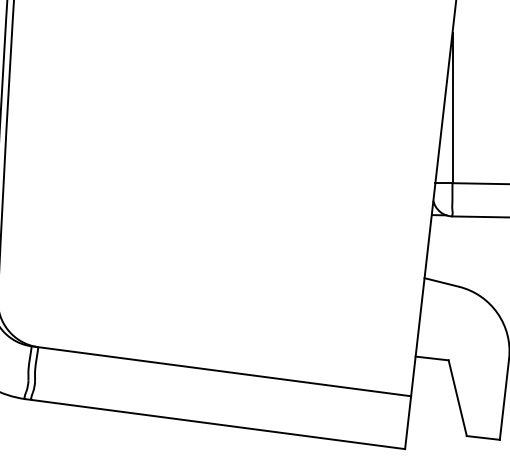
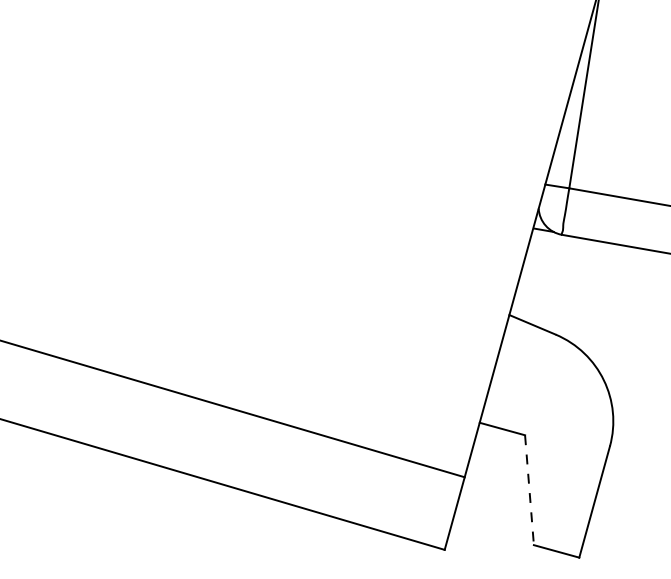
line: (457, 398) -> (529, 490), solid -> dashed

